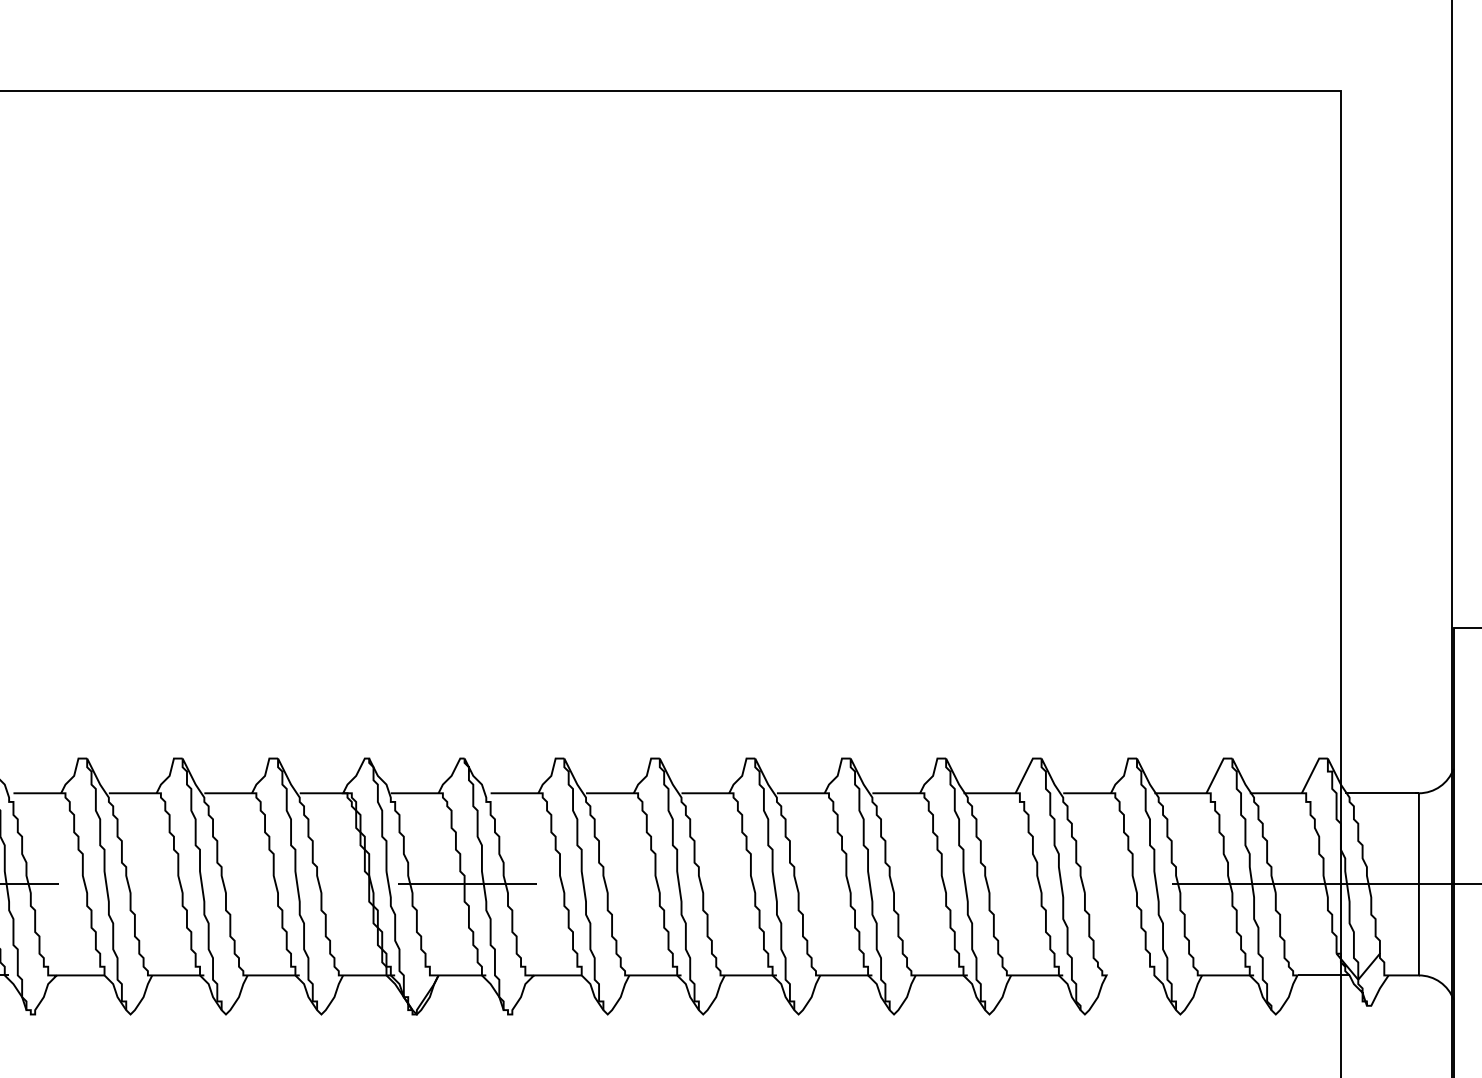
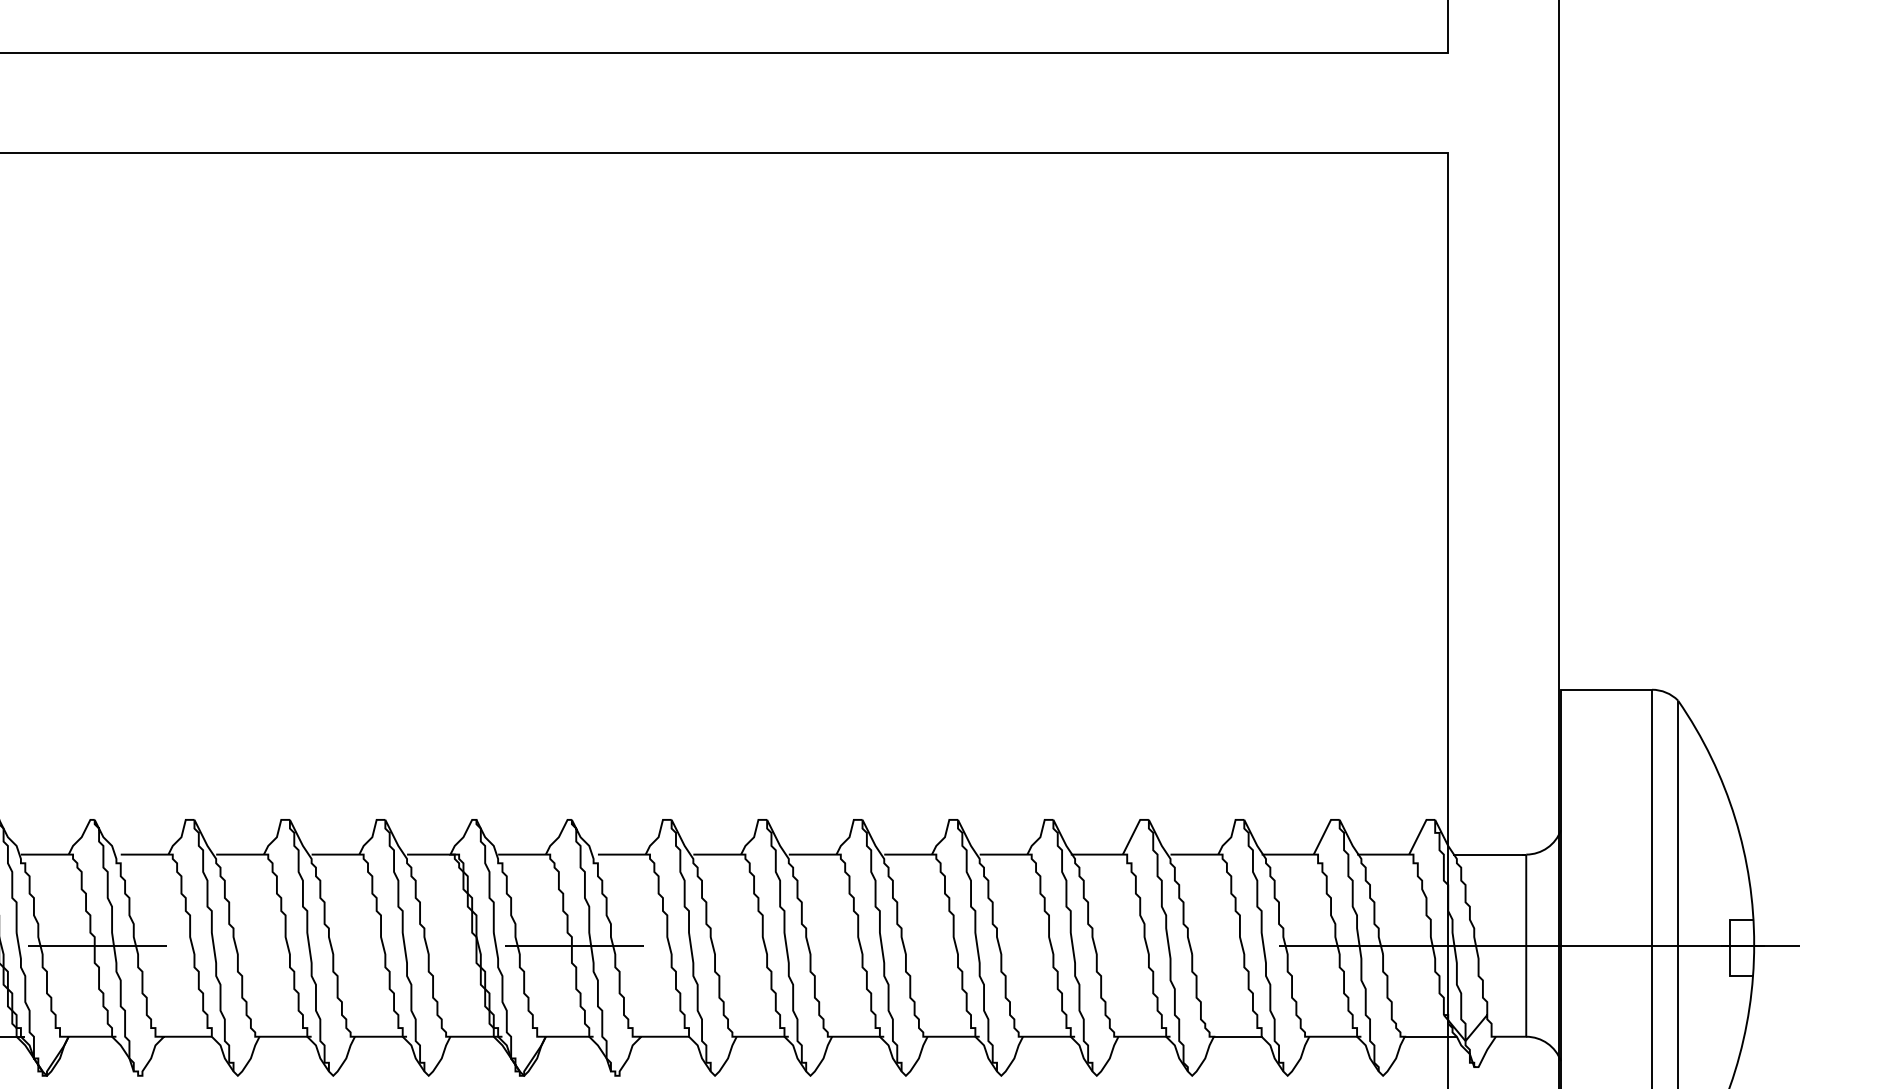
line: (1130, 975) -> (1237, 1036), added

